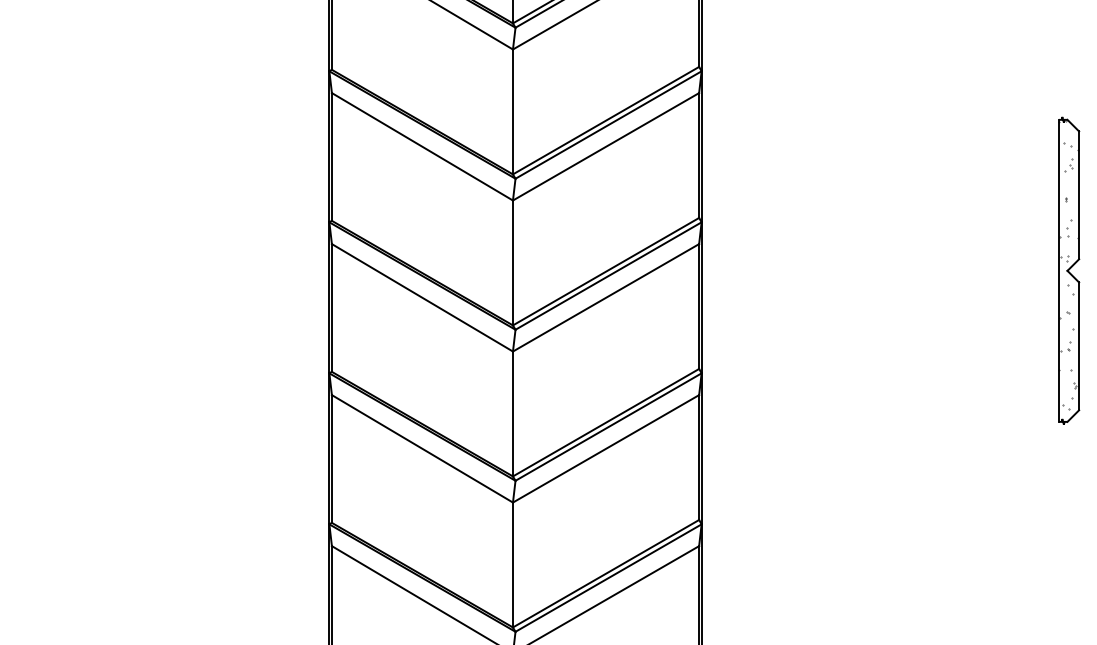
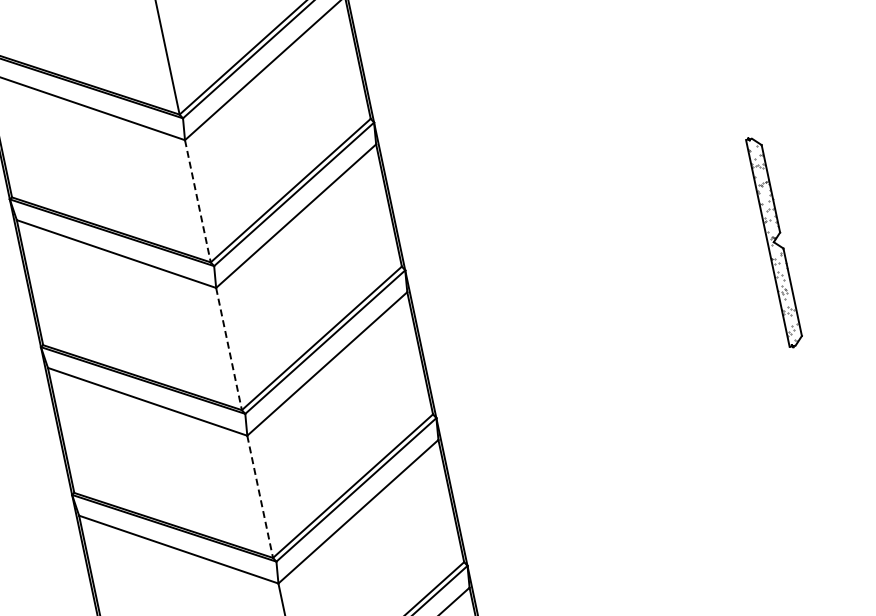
line: (512, 112) -> (197, 201), solid -> dashed
line: (512, 263) -> (228, 349), solid -> dashed
part: (1069, 270) -> (775, 241), size x0.7
line: (512, 414) -> (259, 497), solid -> dashed

